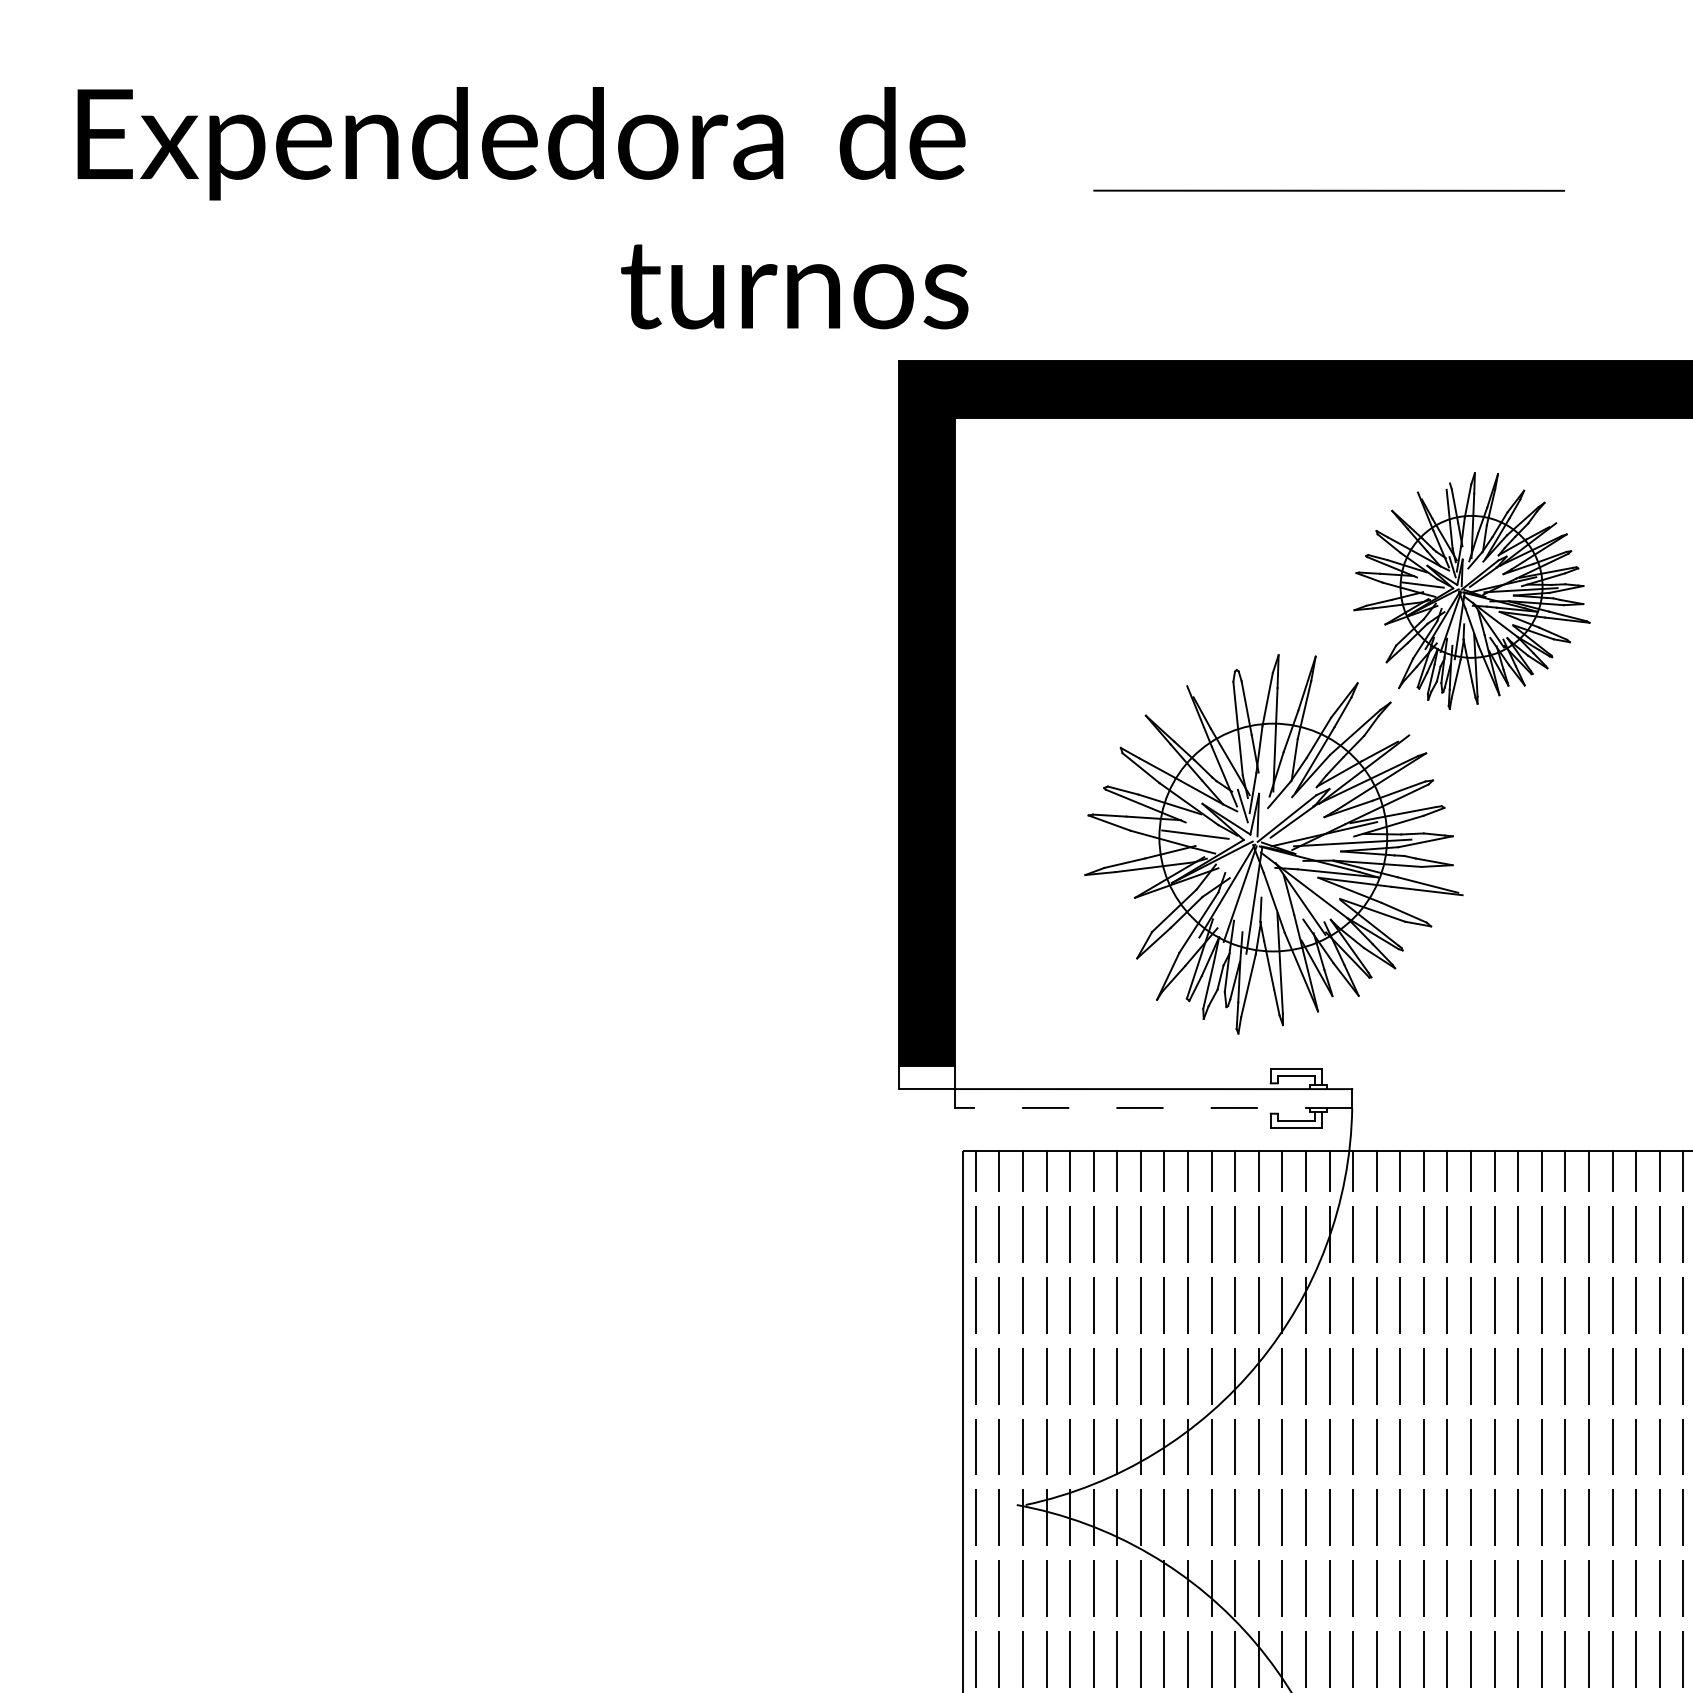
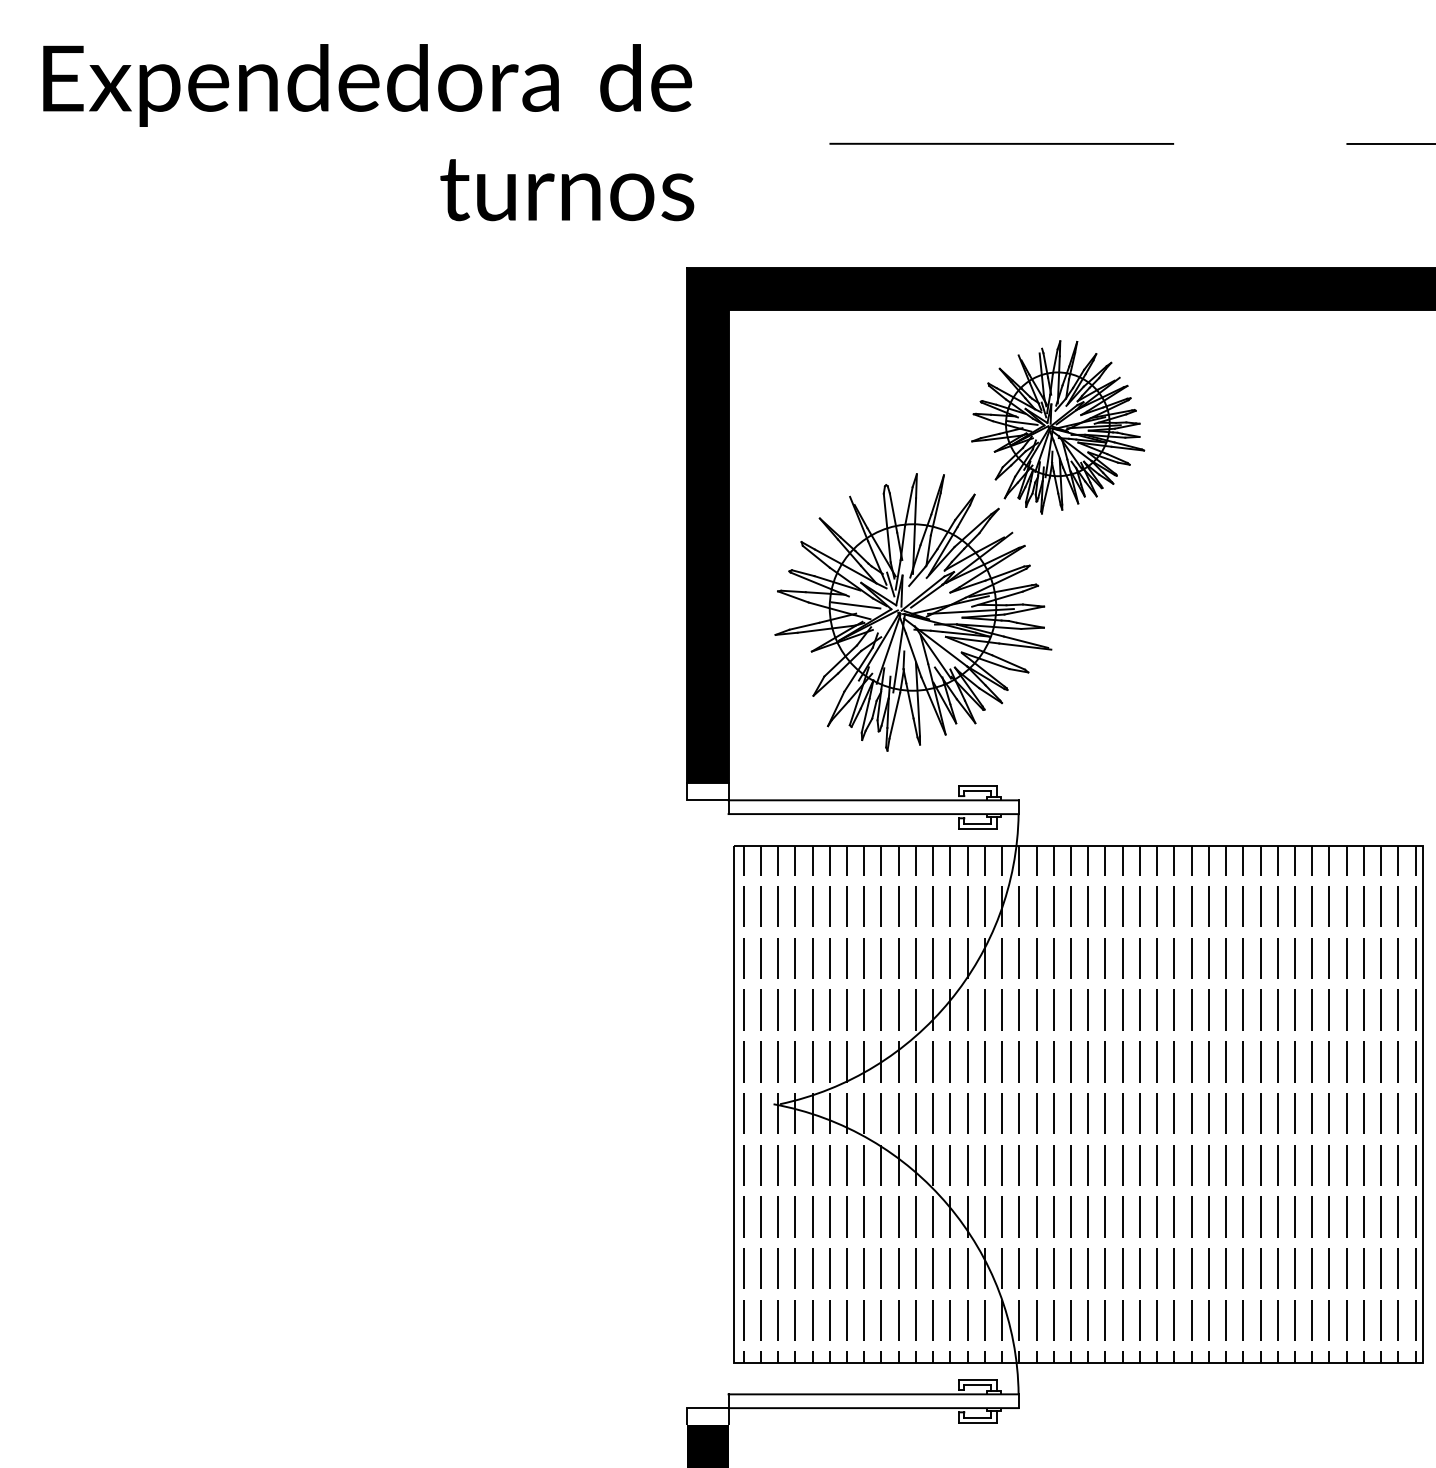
text: (522, 208) -> (368, 132), moved
part: (1336, 752) -> (959, 545), moved
line: (1153, 1108) -> (873, 814), dashed -> solid

